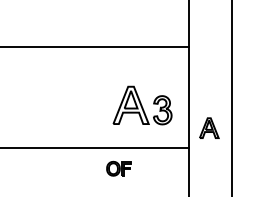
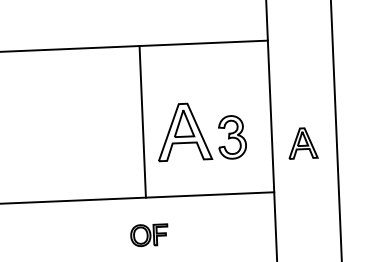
line: (103, 97) -> (142, 121), added
part: (209, 127) -> (303, 142), moved
part: (118, 168) -> (148, 234), moved

